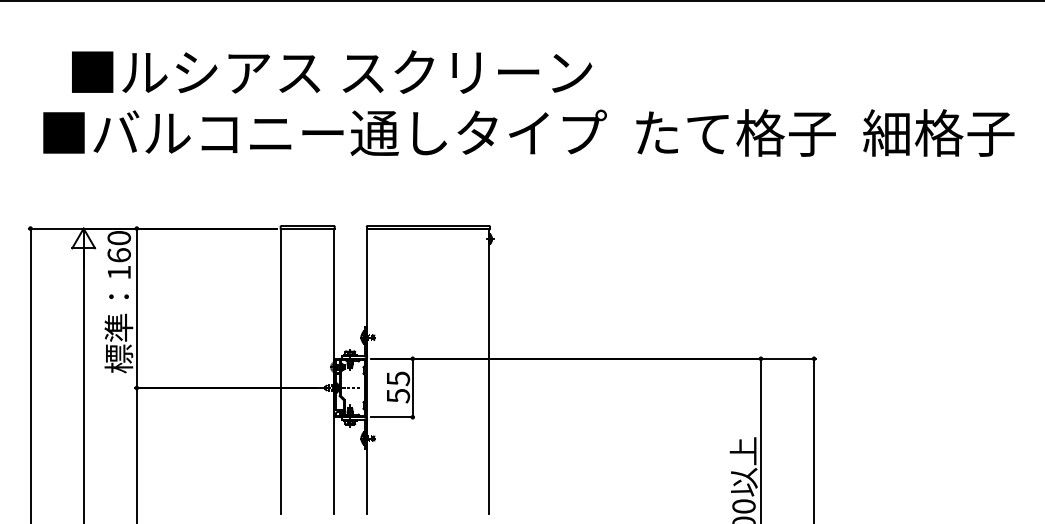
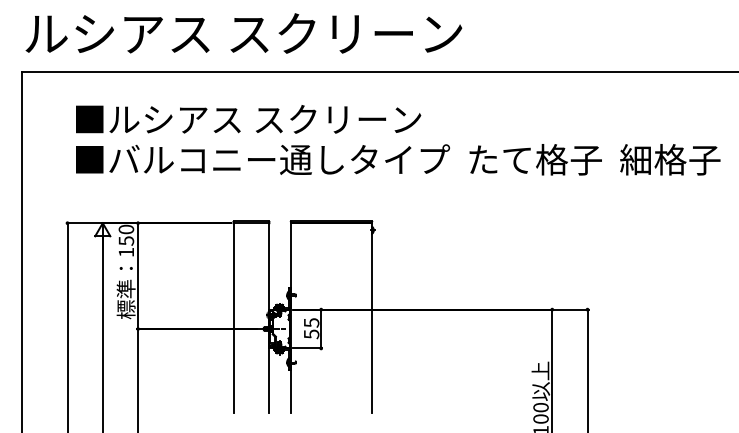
text: (331, 72) -> (248, 119), moved
text: (119, 254) -> (126, 240), 160 -> 150

